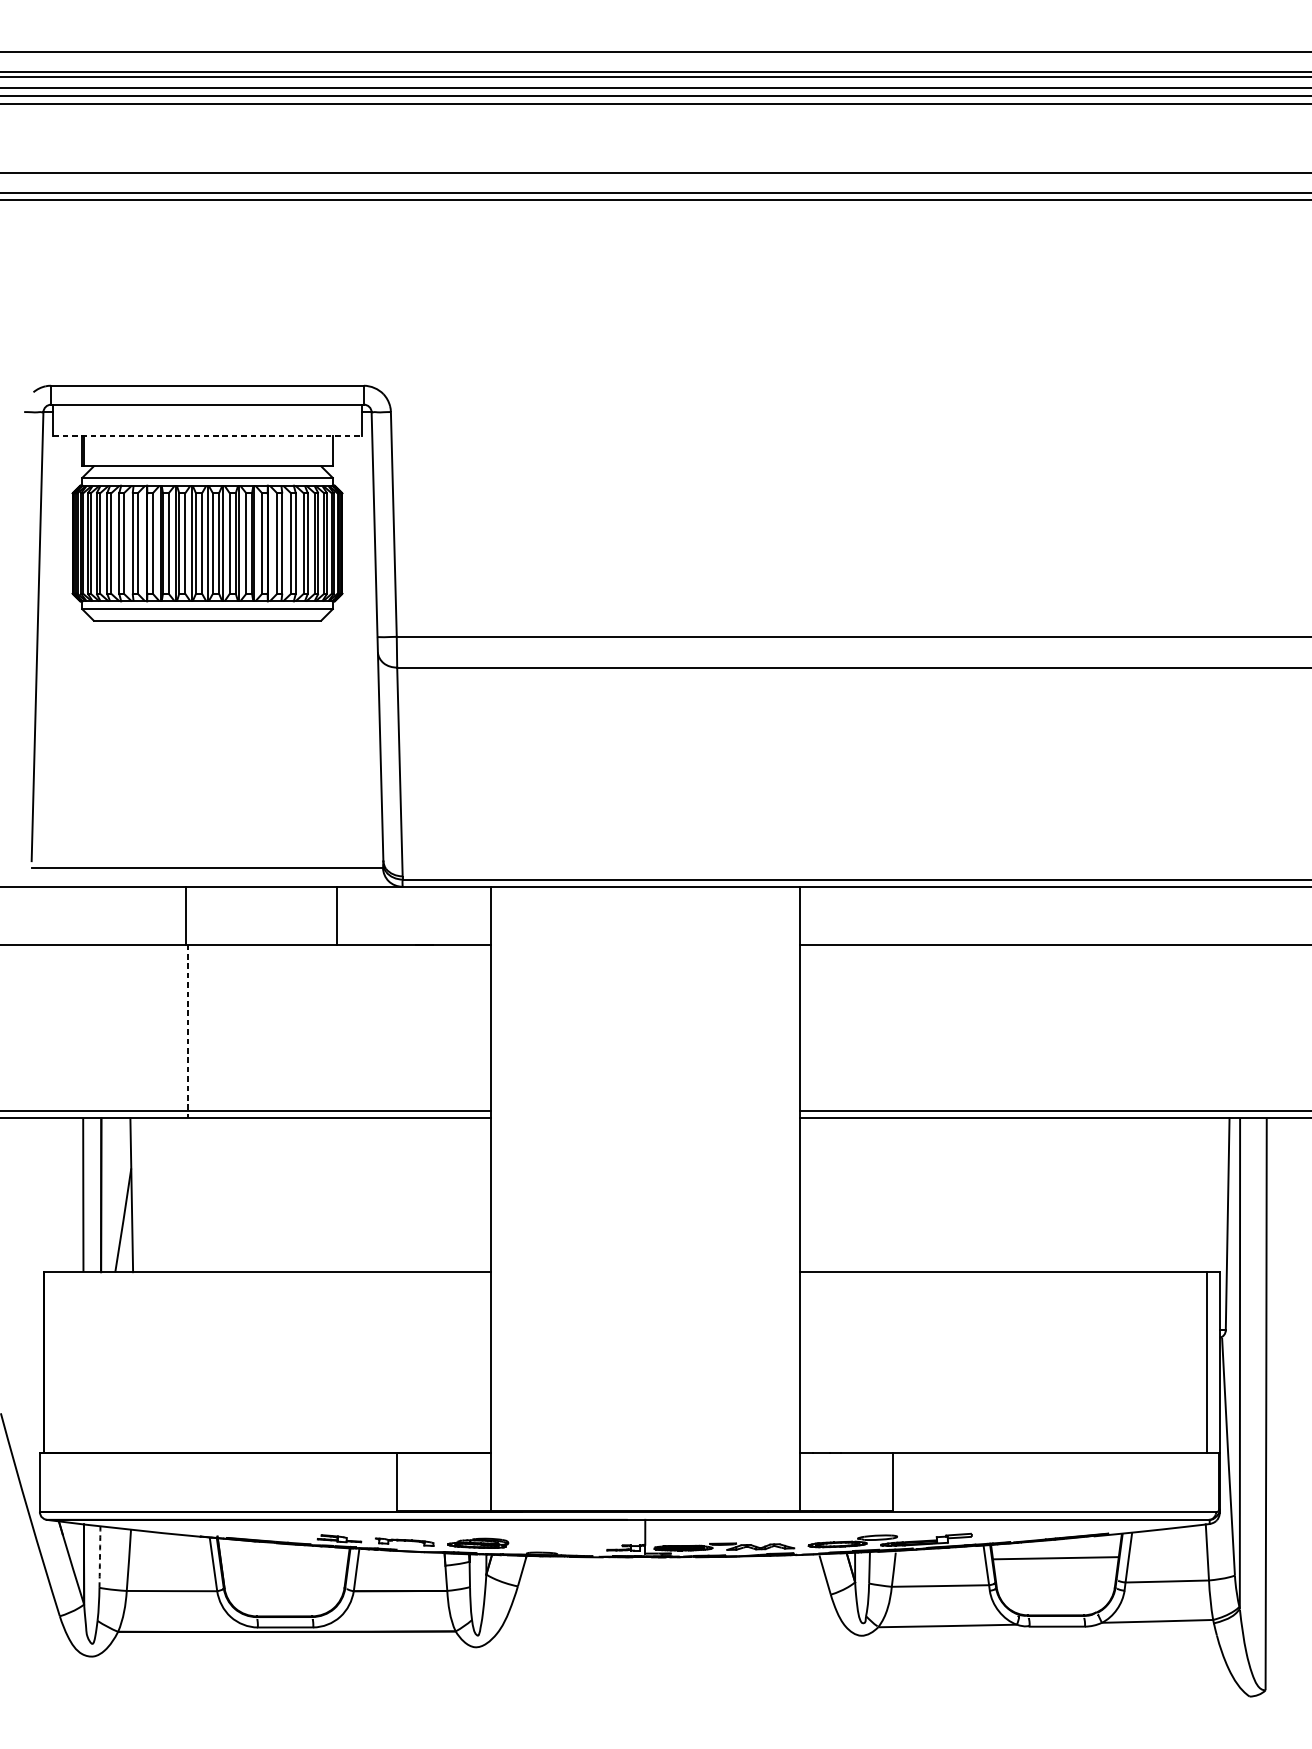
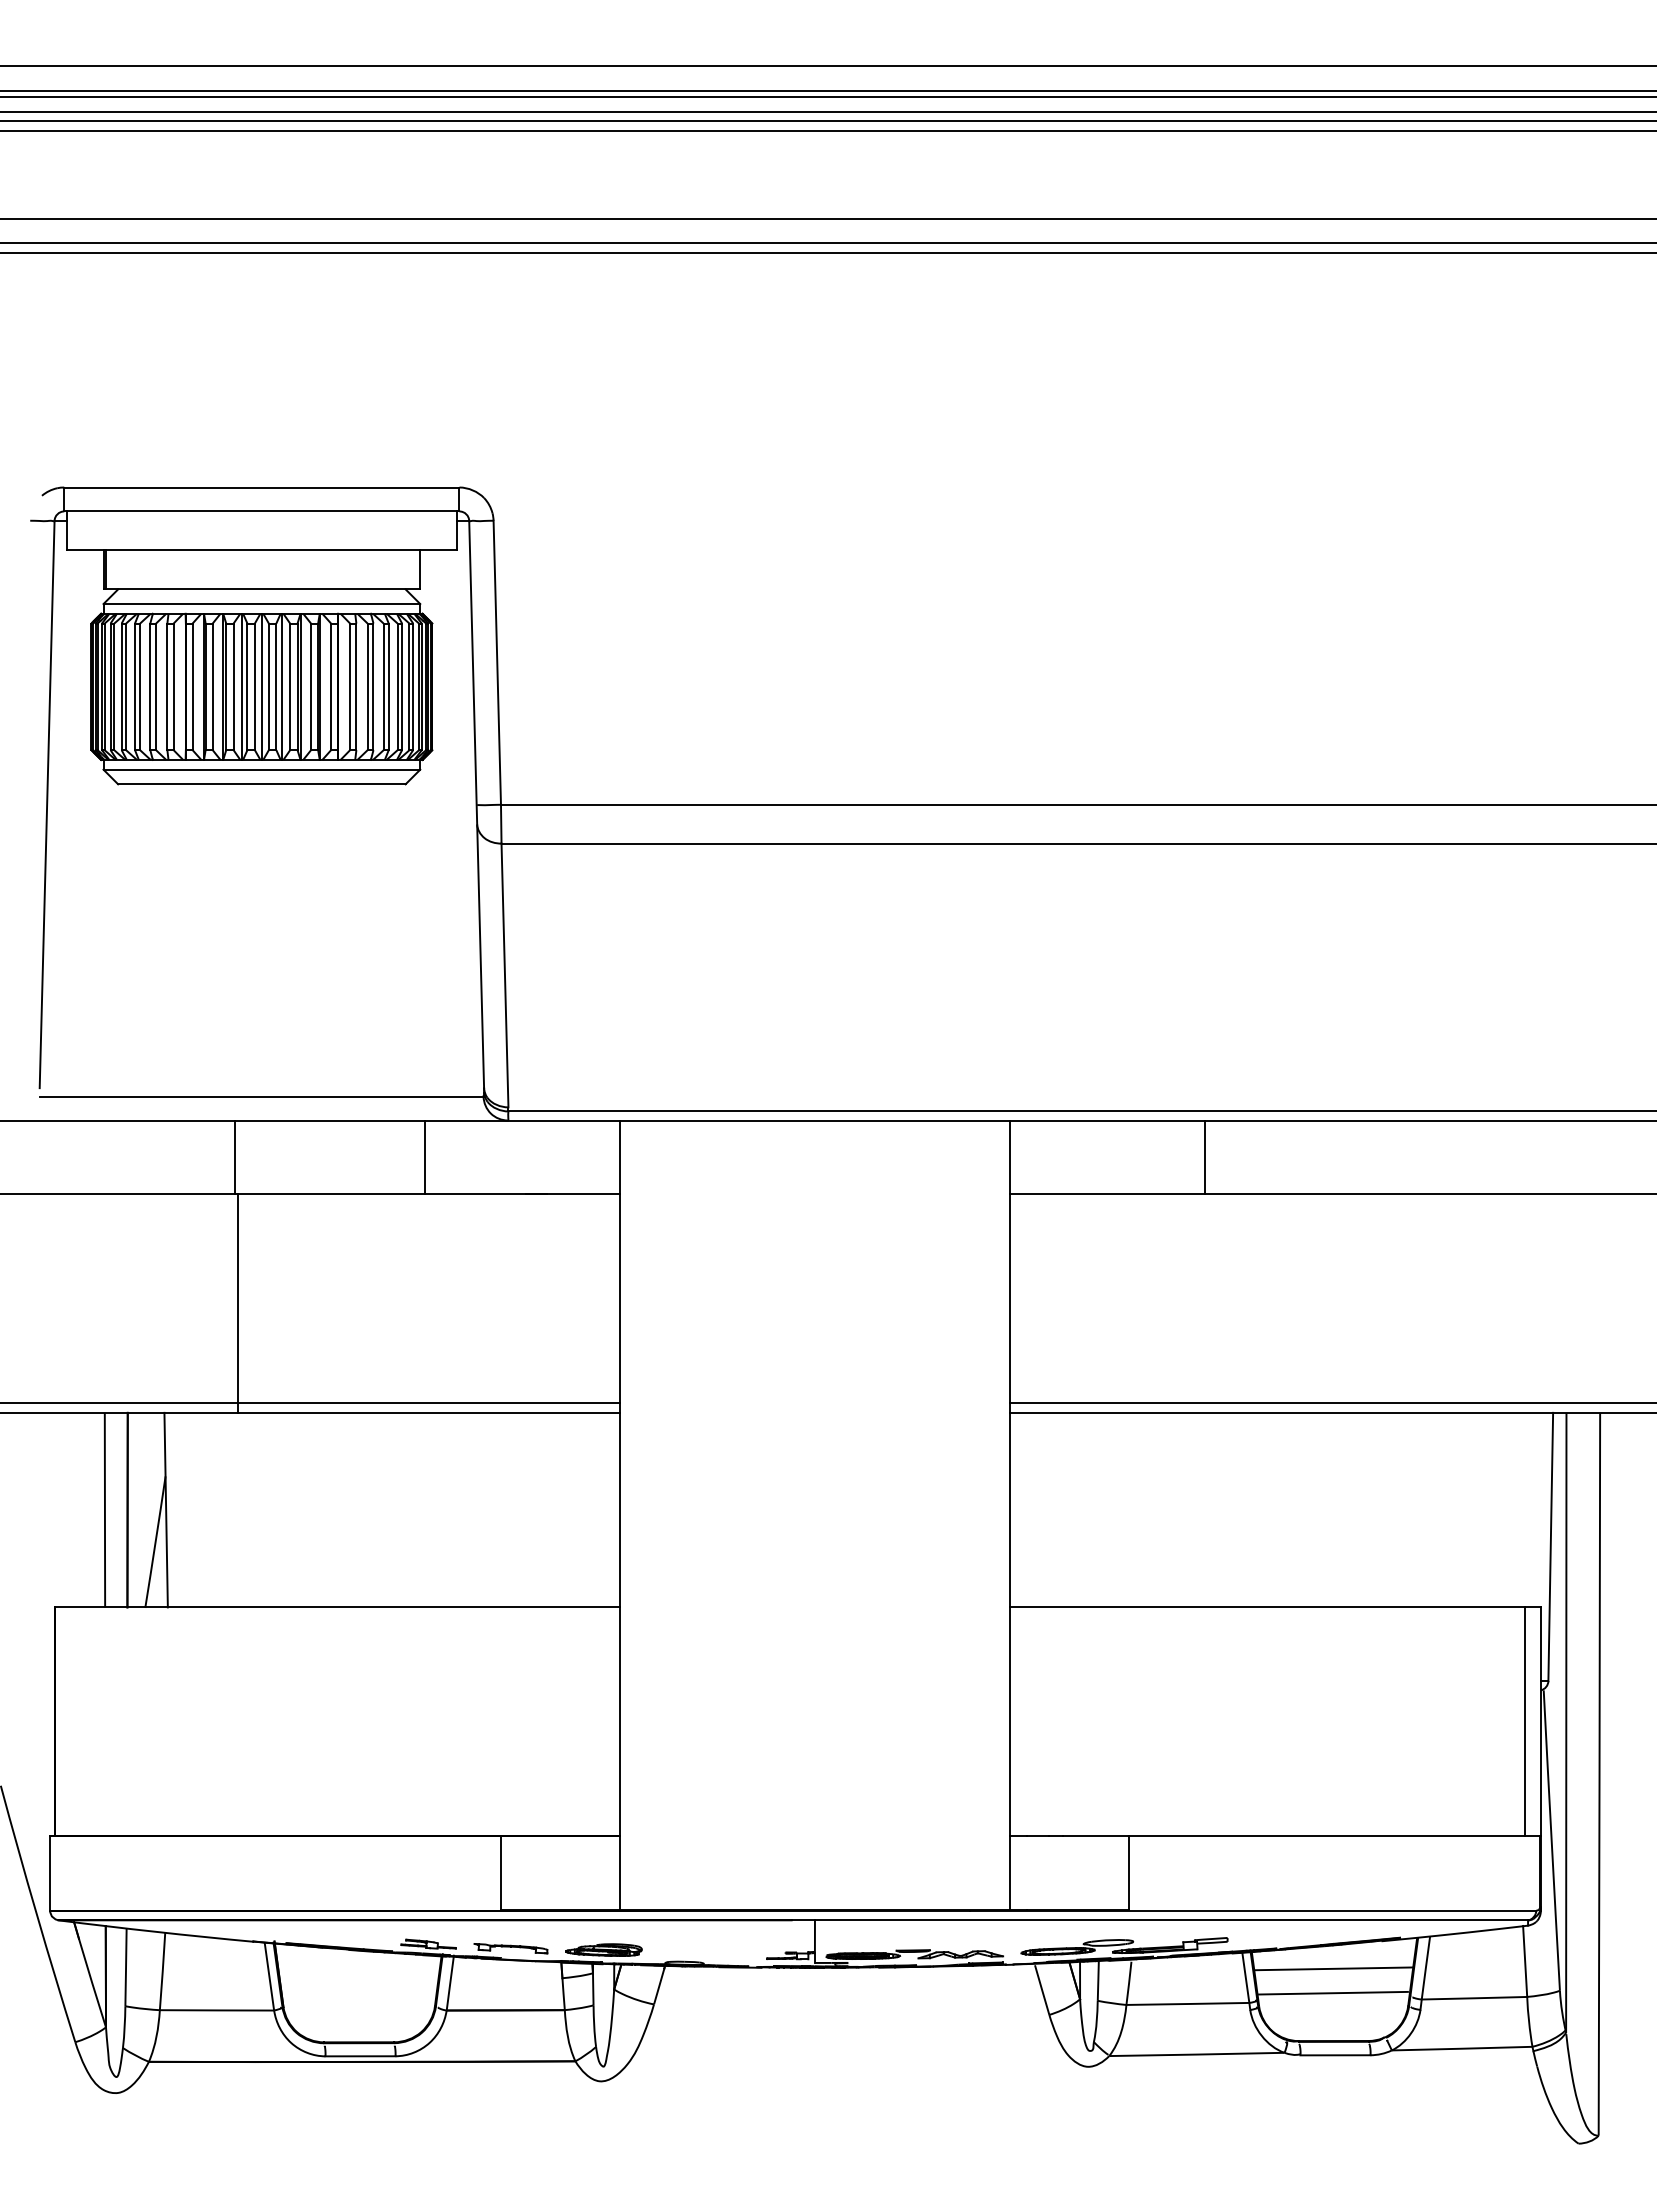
line: (207, 435) -> (261, 550), dashed -> solid
line: (953, 915) -> (1204, 1156), added
line: (188, 1031) -> (237, 1303), dashed -> solid
arc: (100, 1557) -> (126, 1967), dashed -> solid
line: (1055, 1576) -> (1333, 1992), added

